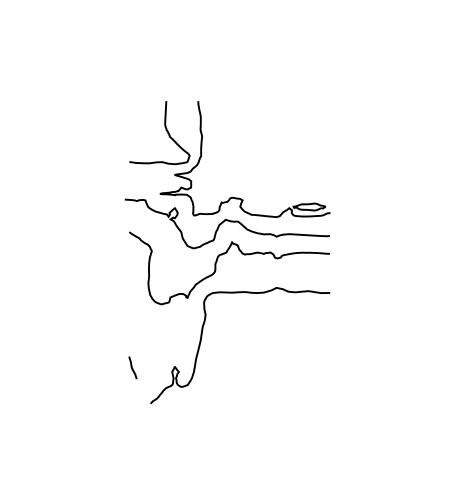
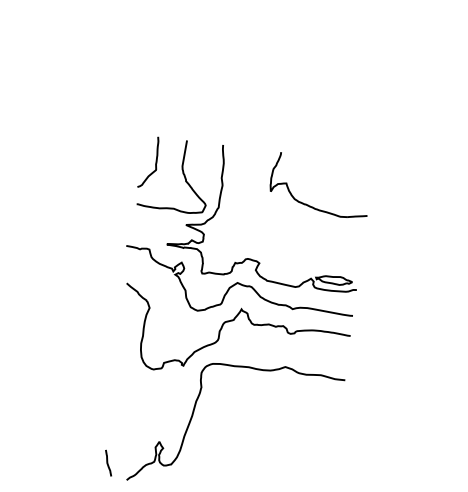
curve: (141, 124) -> (155, 163), added
part: (281, 144) -> (311, 205), added
curve: (132, 367) -> (108, 462), moved

